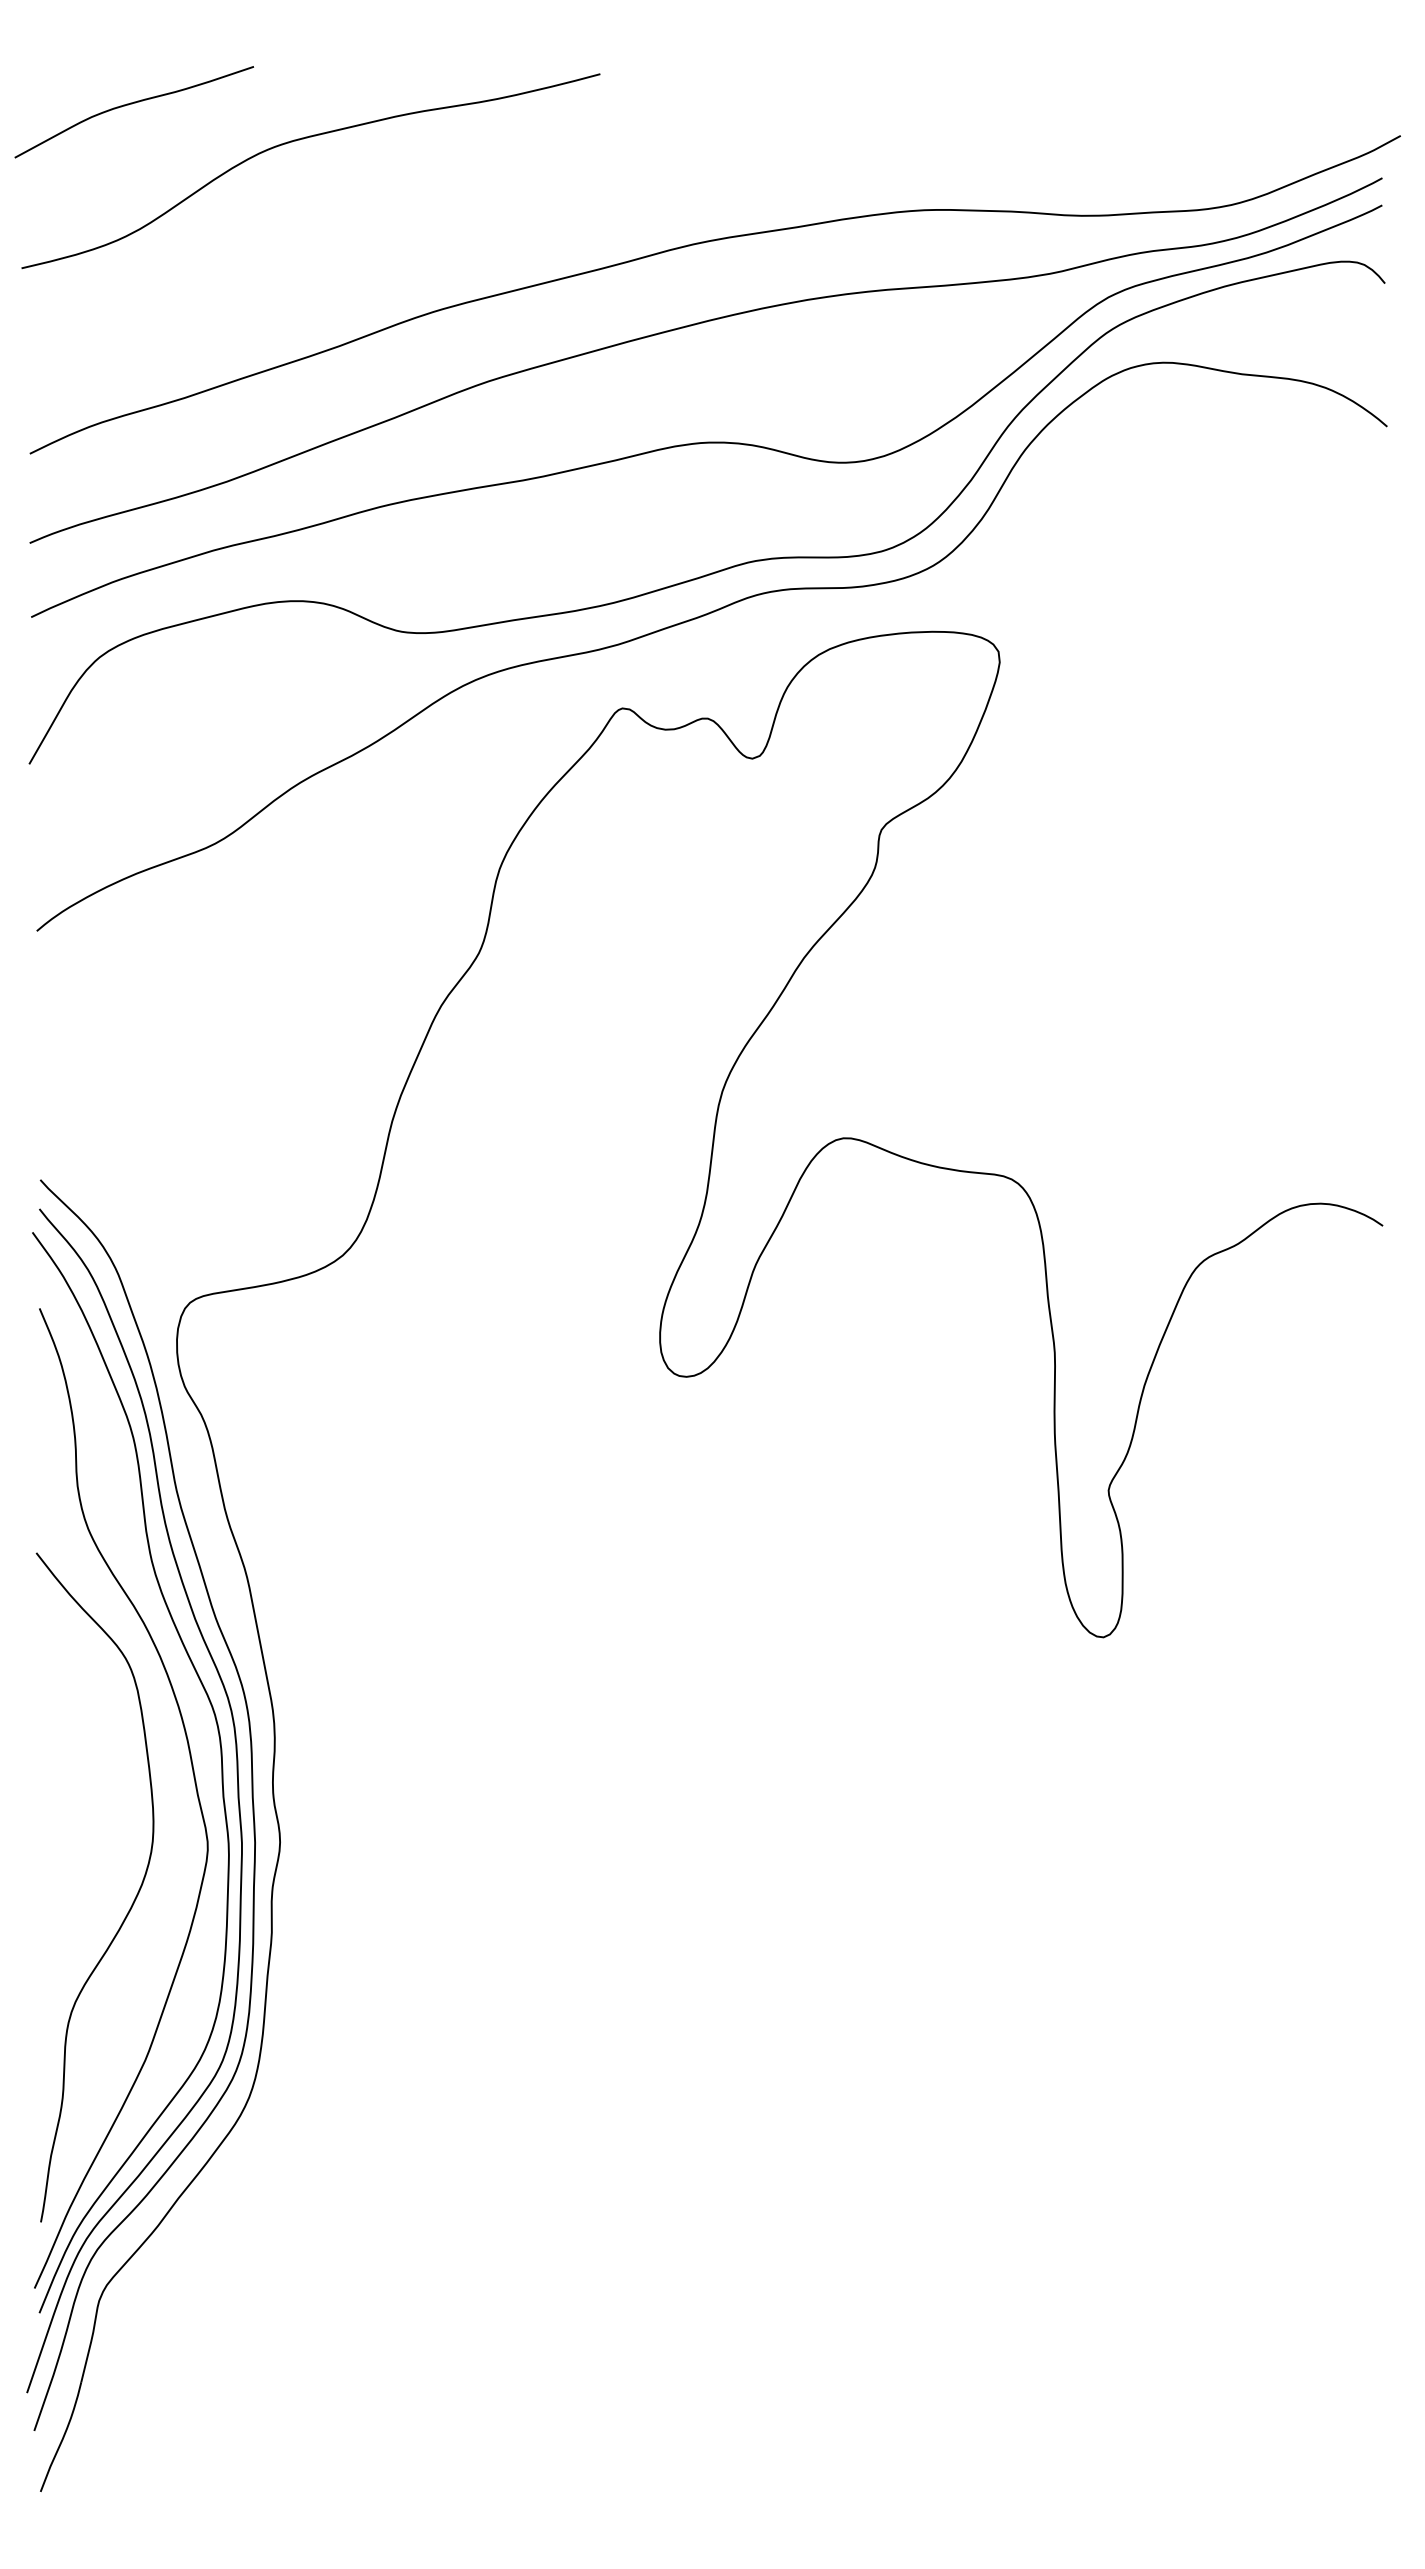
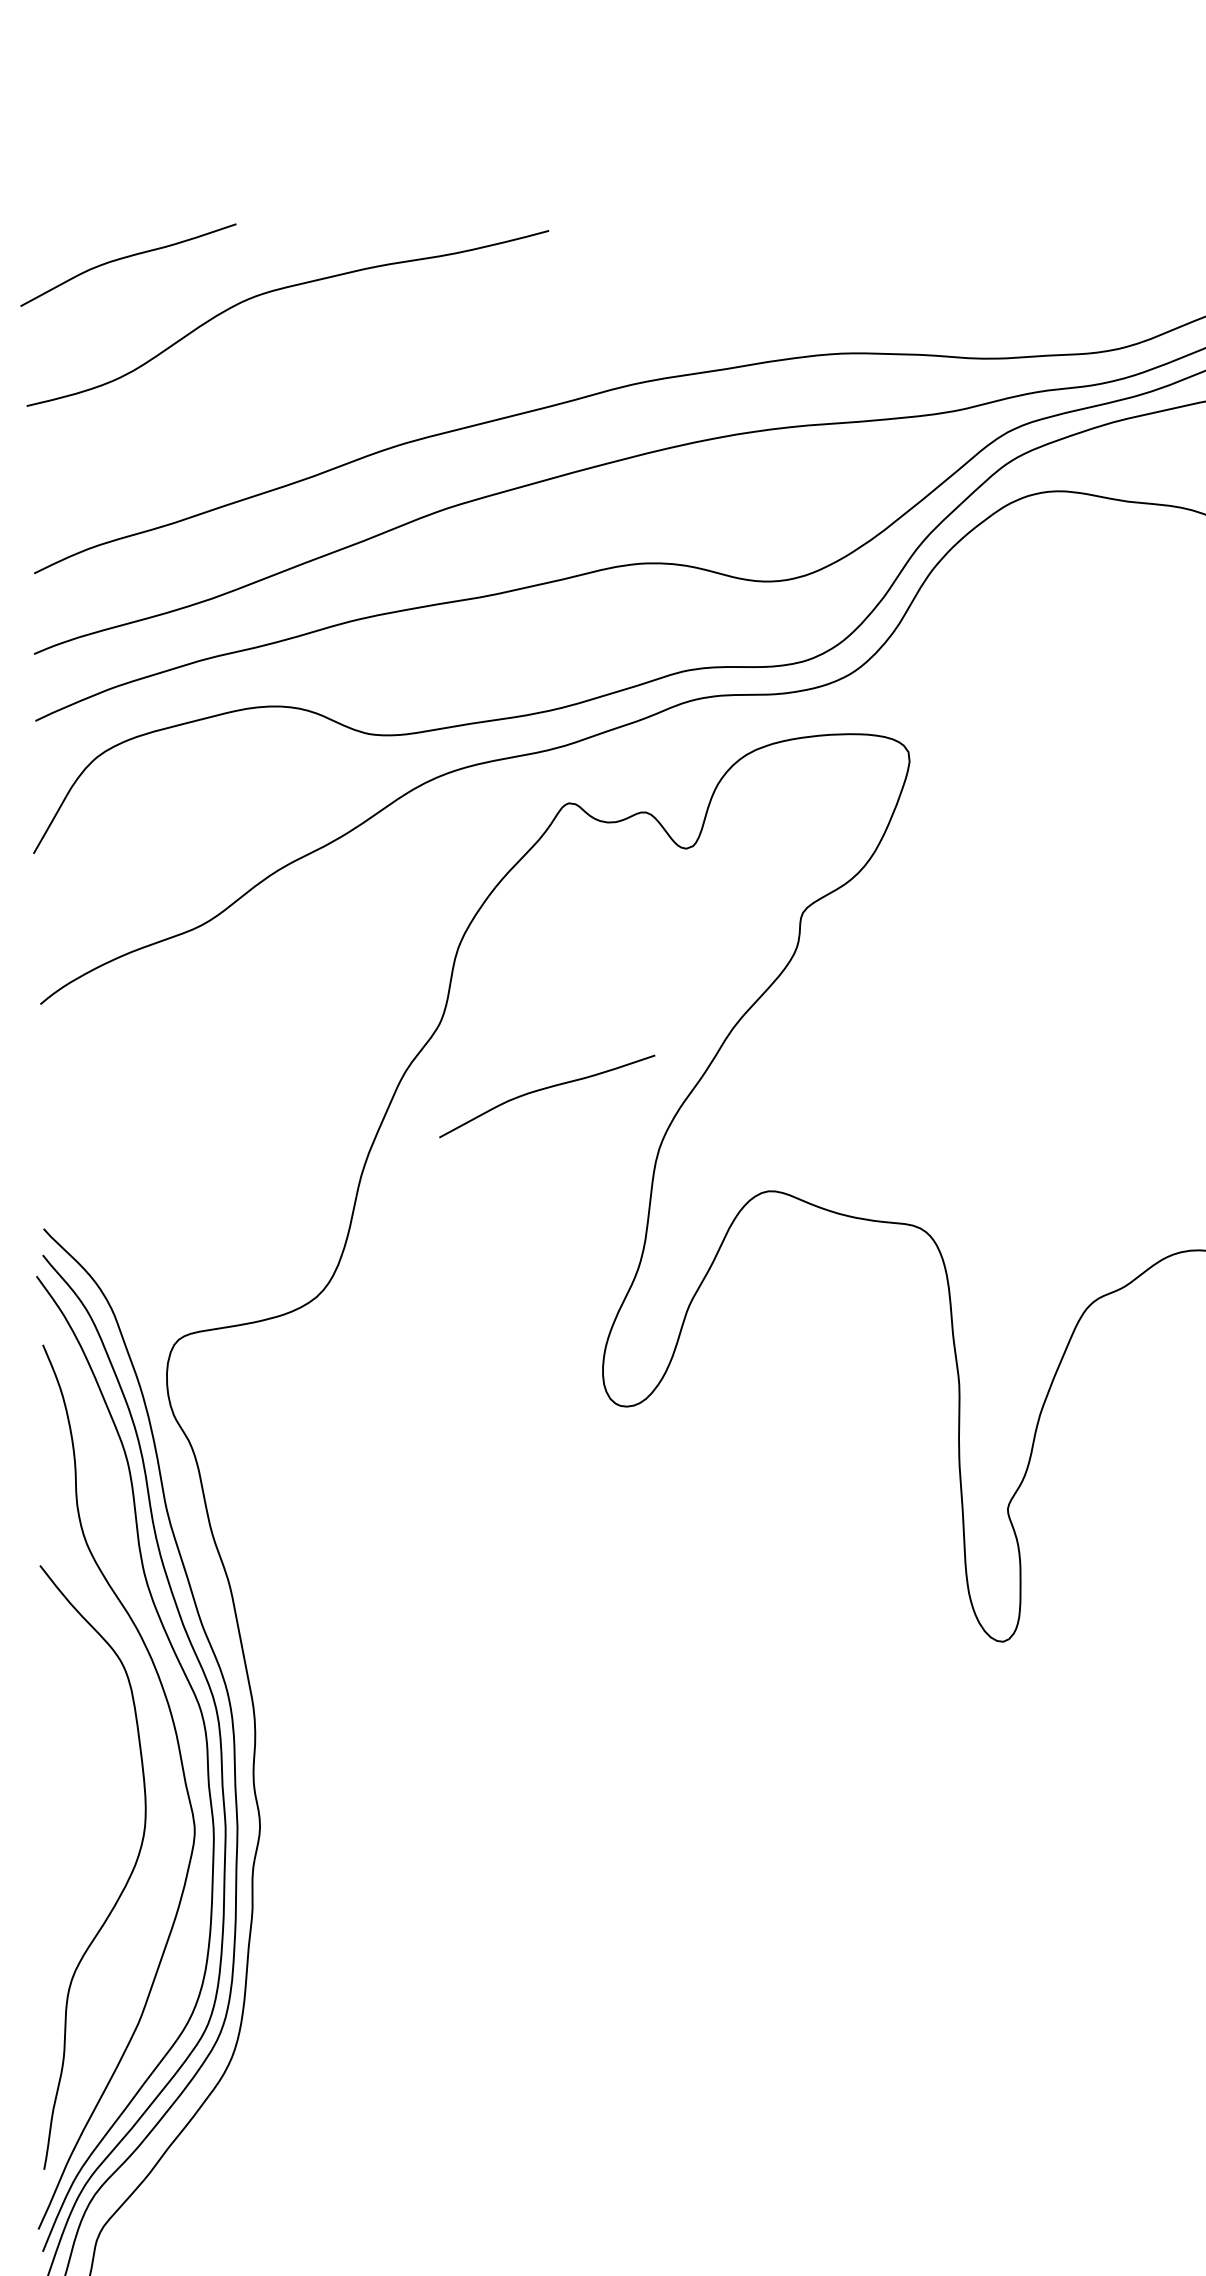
curve: (596, 1025) -> (545, 1089), added

